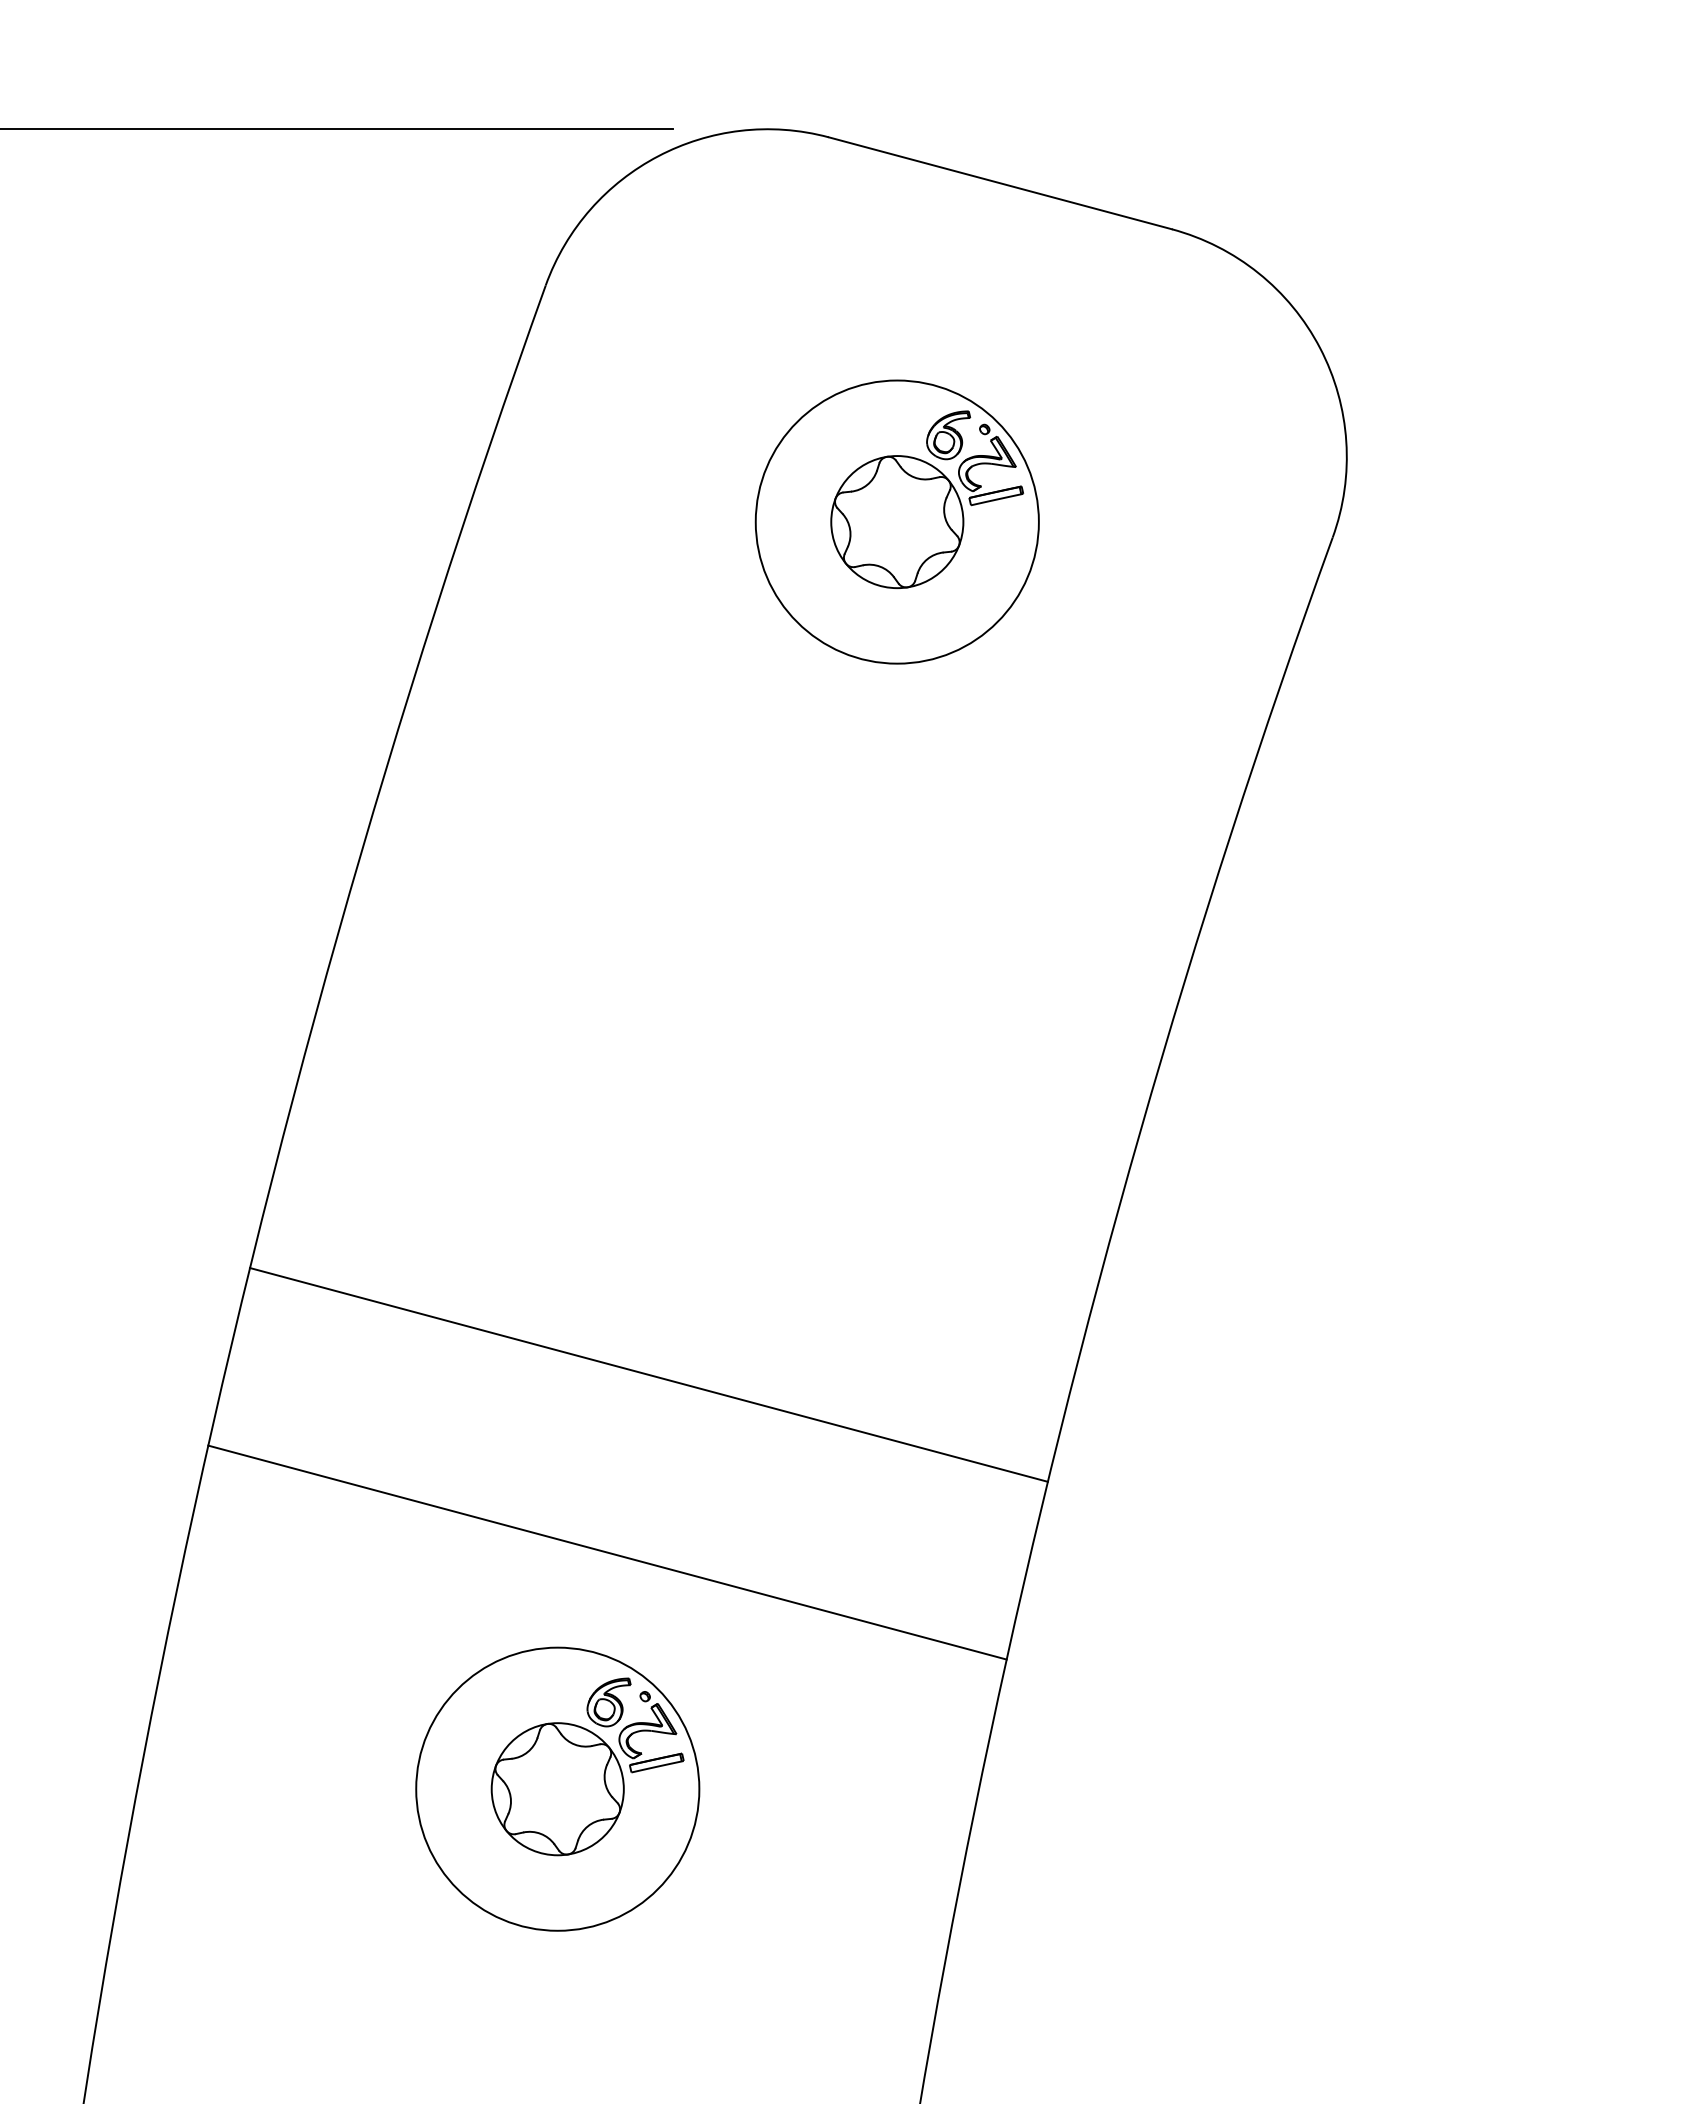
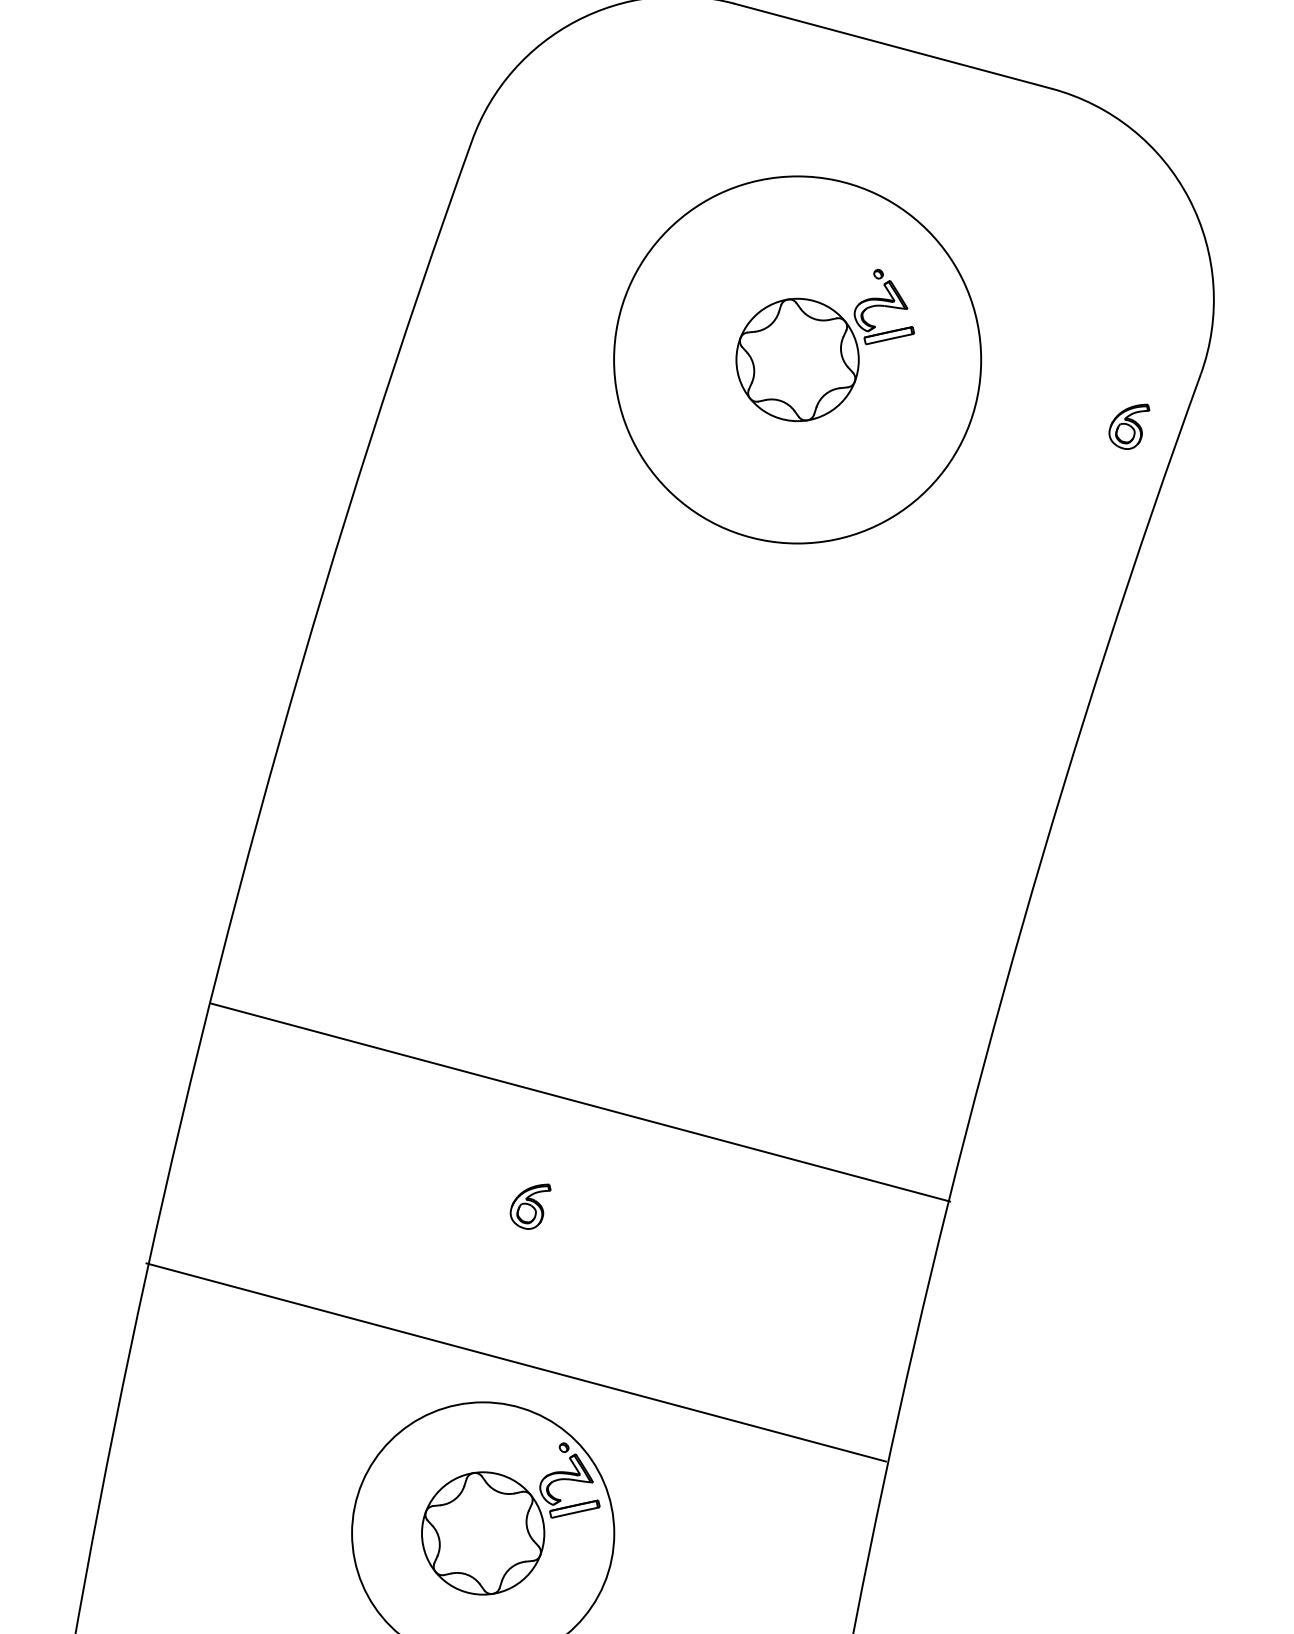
part: (948, 435) -> (1129, 427), moved
circle: (896, 521) -> (796, 359), size x1.4
line: (648, 1374) -> (580, 1102), moved
line: (607, 1552) -> (516, 1362), moved
part: (608, 1702) -> (530, 1206), moved

